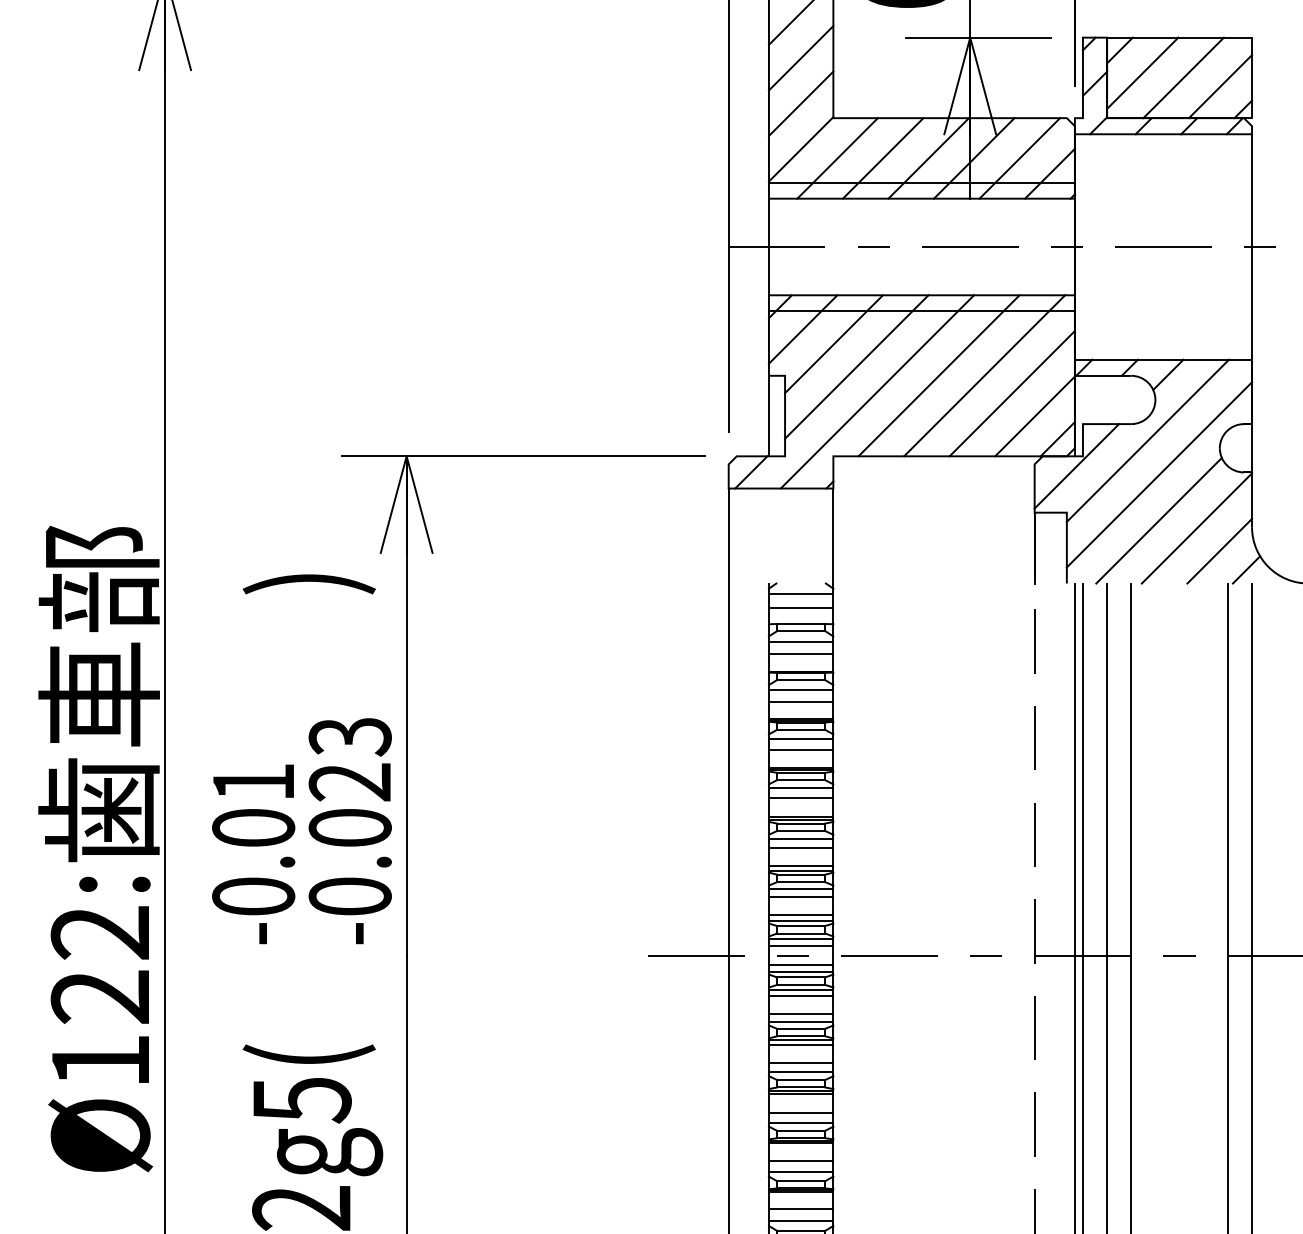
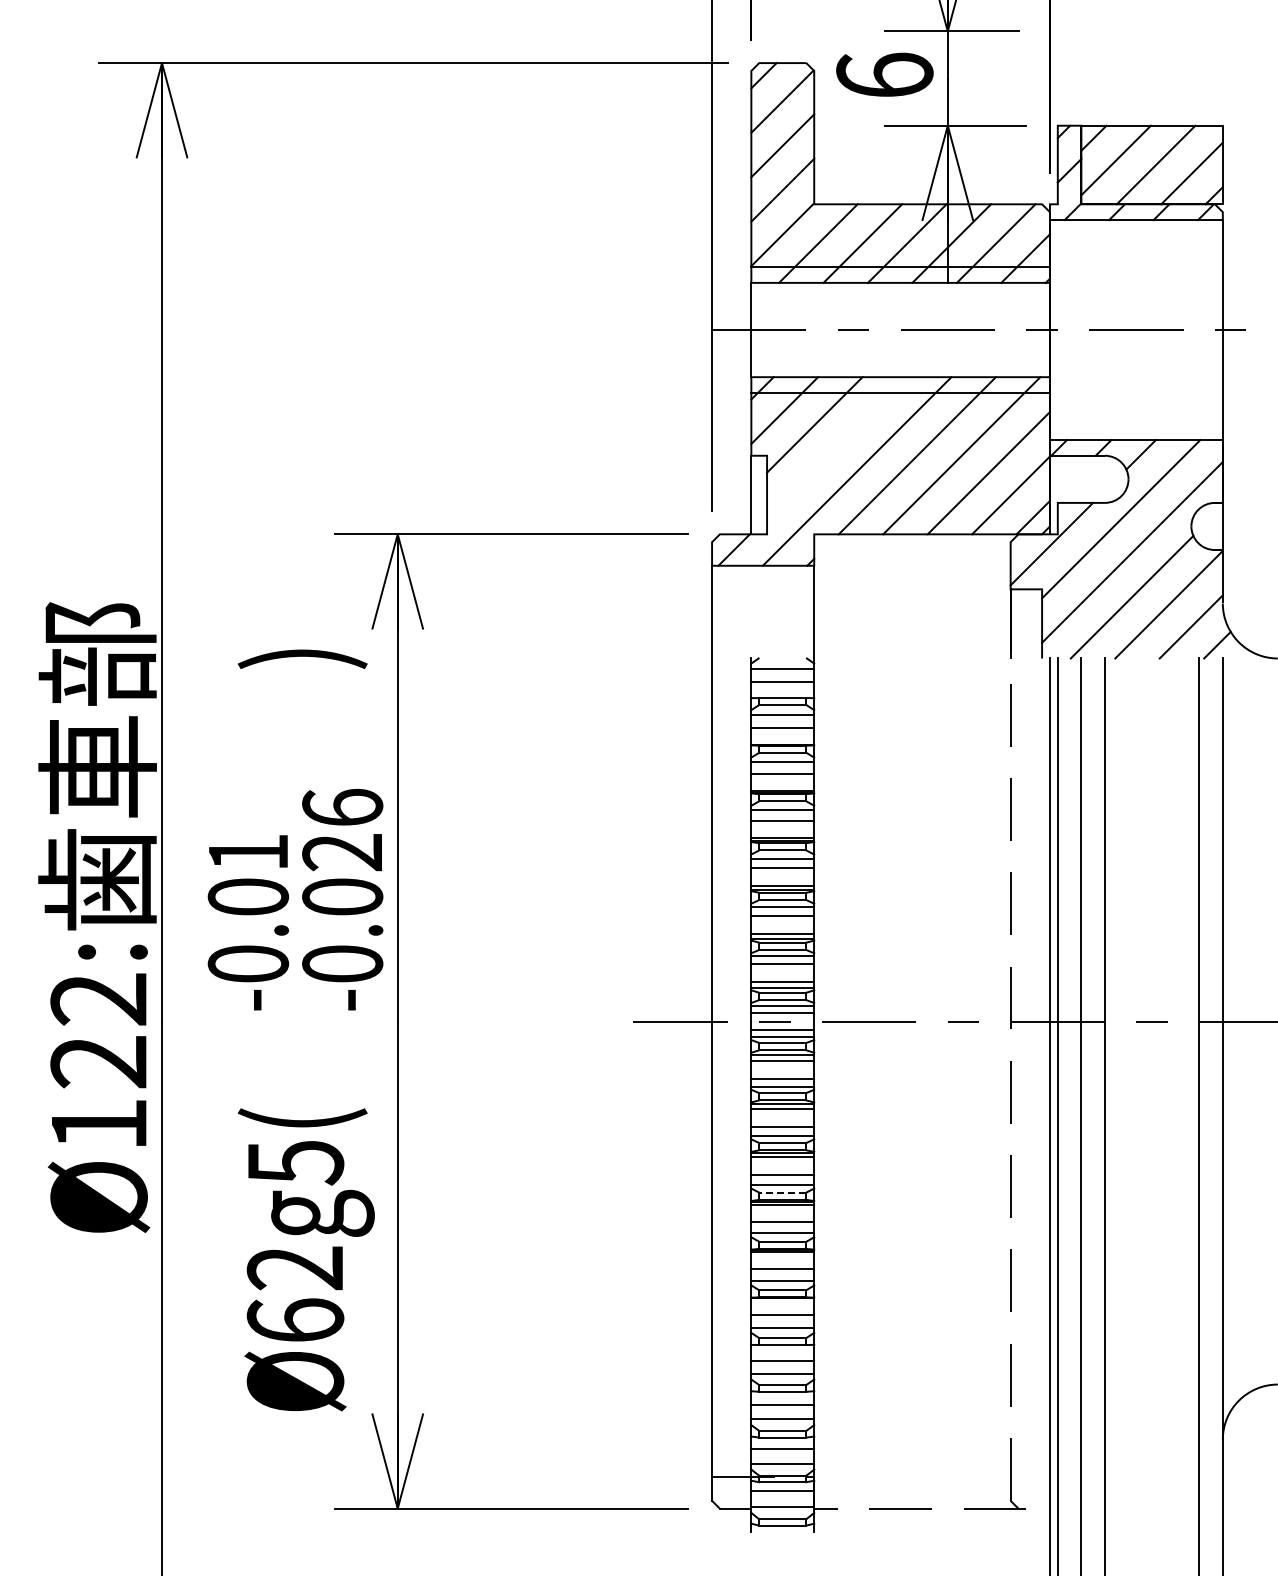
line: (857, 367) -> (837, 447), removed
text: (350, 736) -> (342, 807), -0.023 -> -0.026
line: (800, 1130) -> (782, 1192), solid -> dashed

